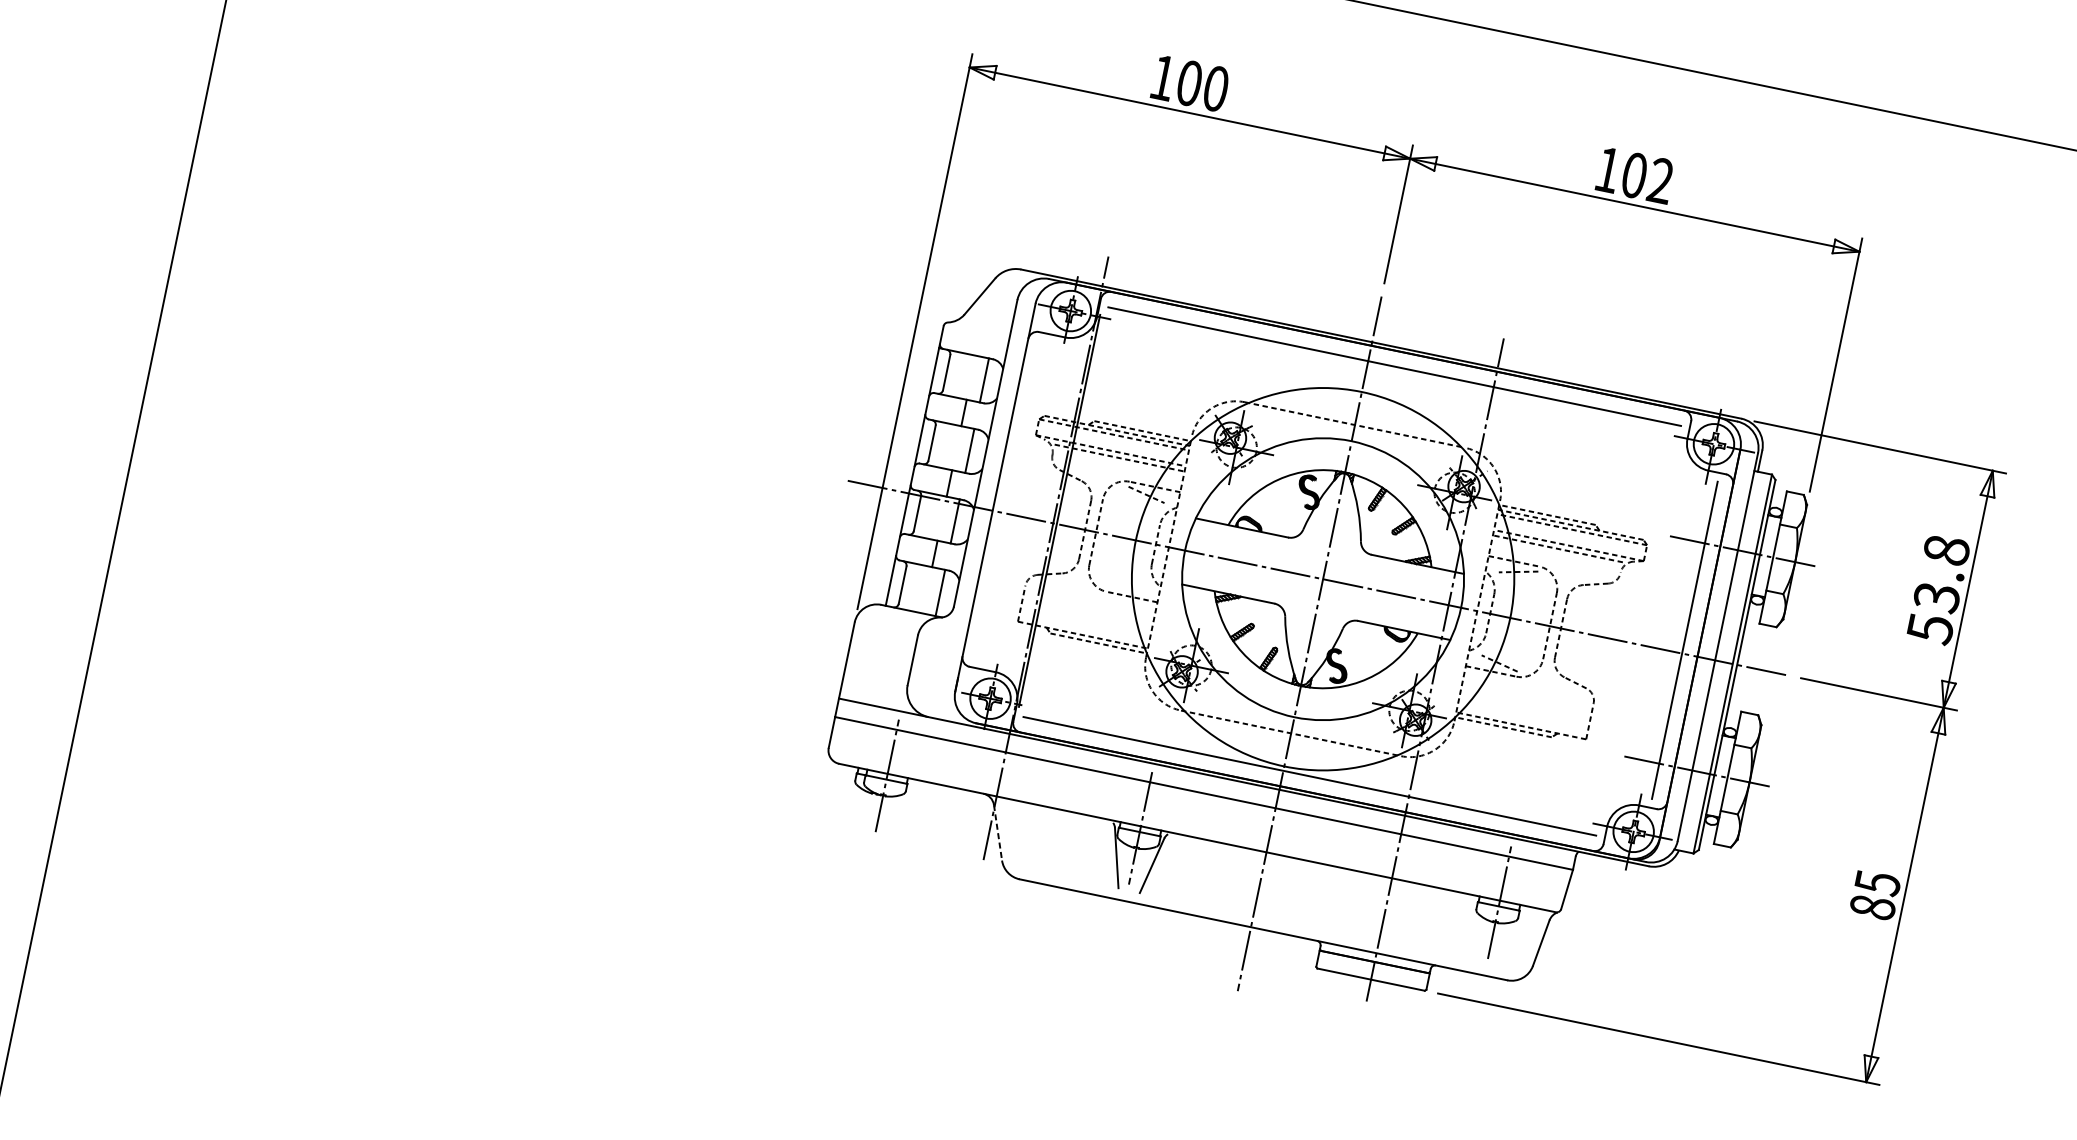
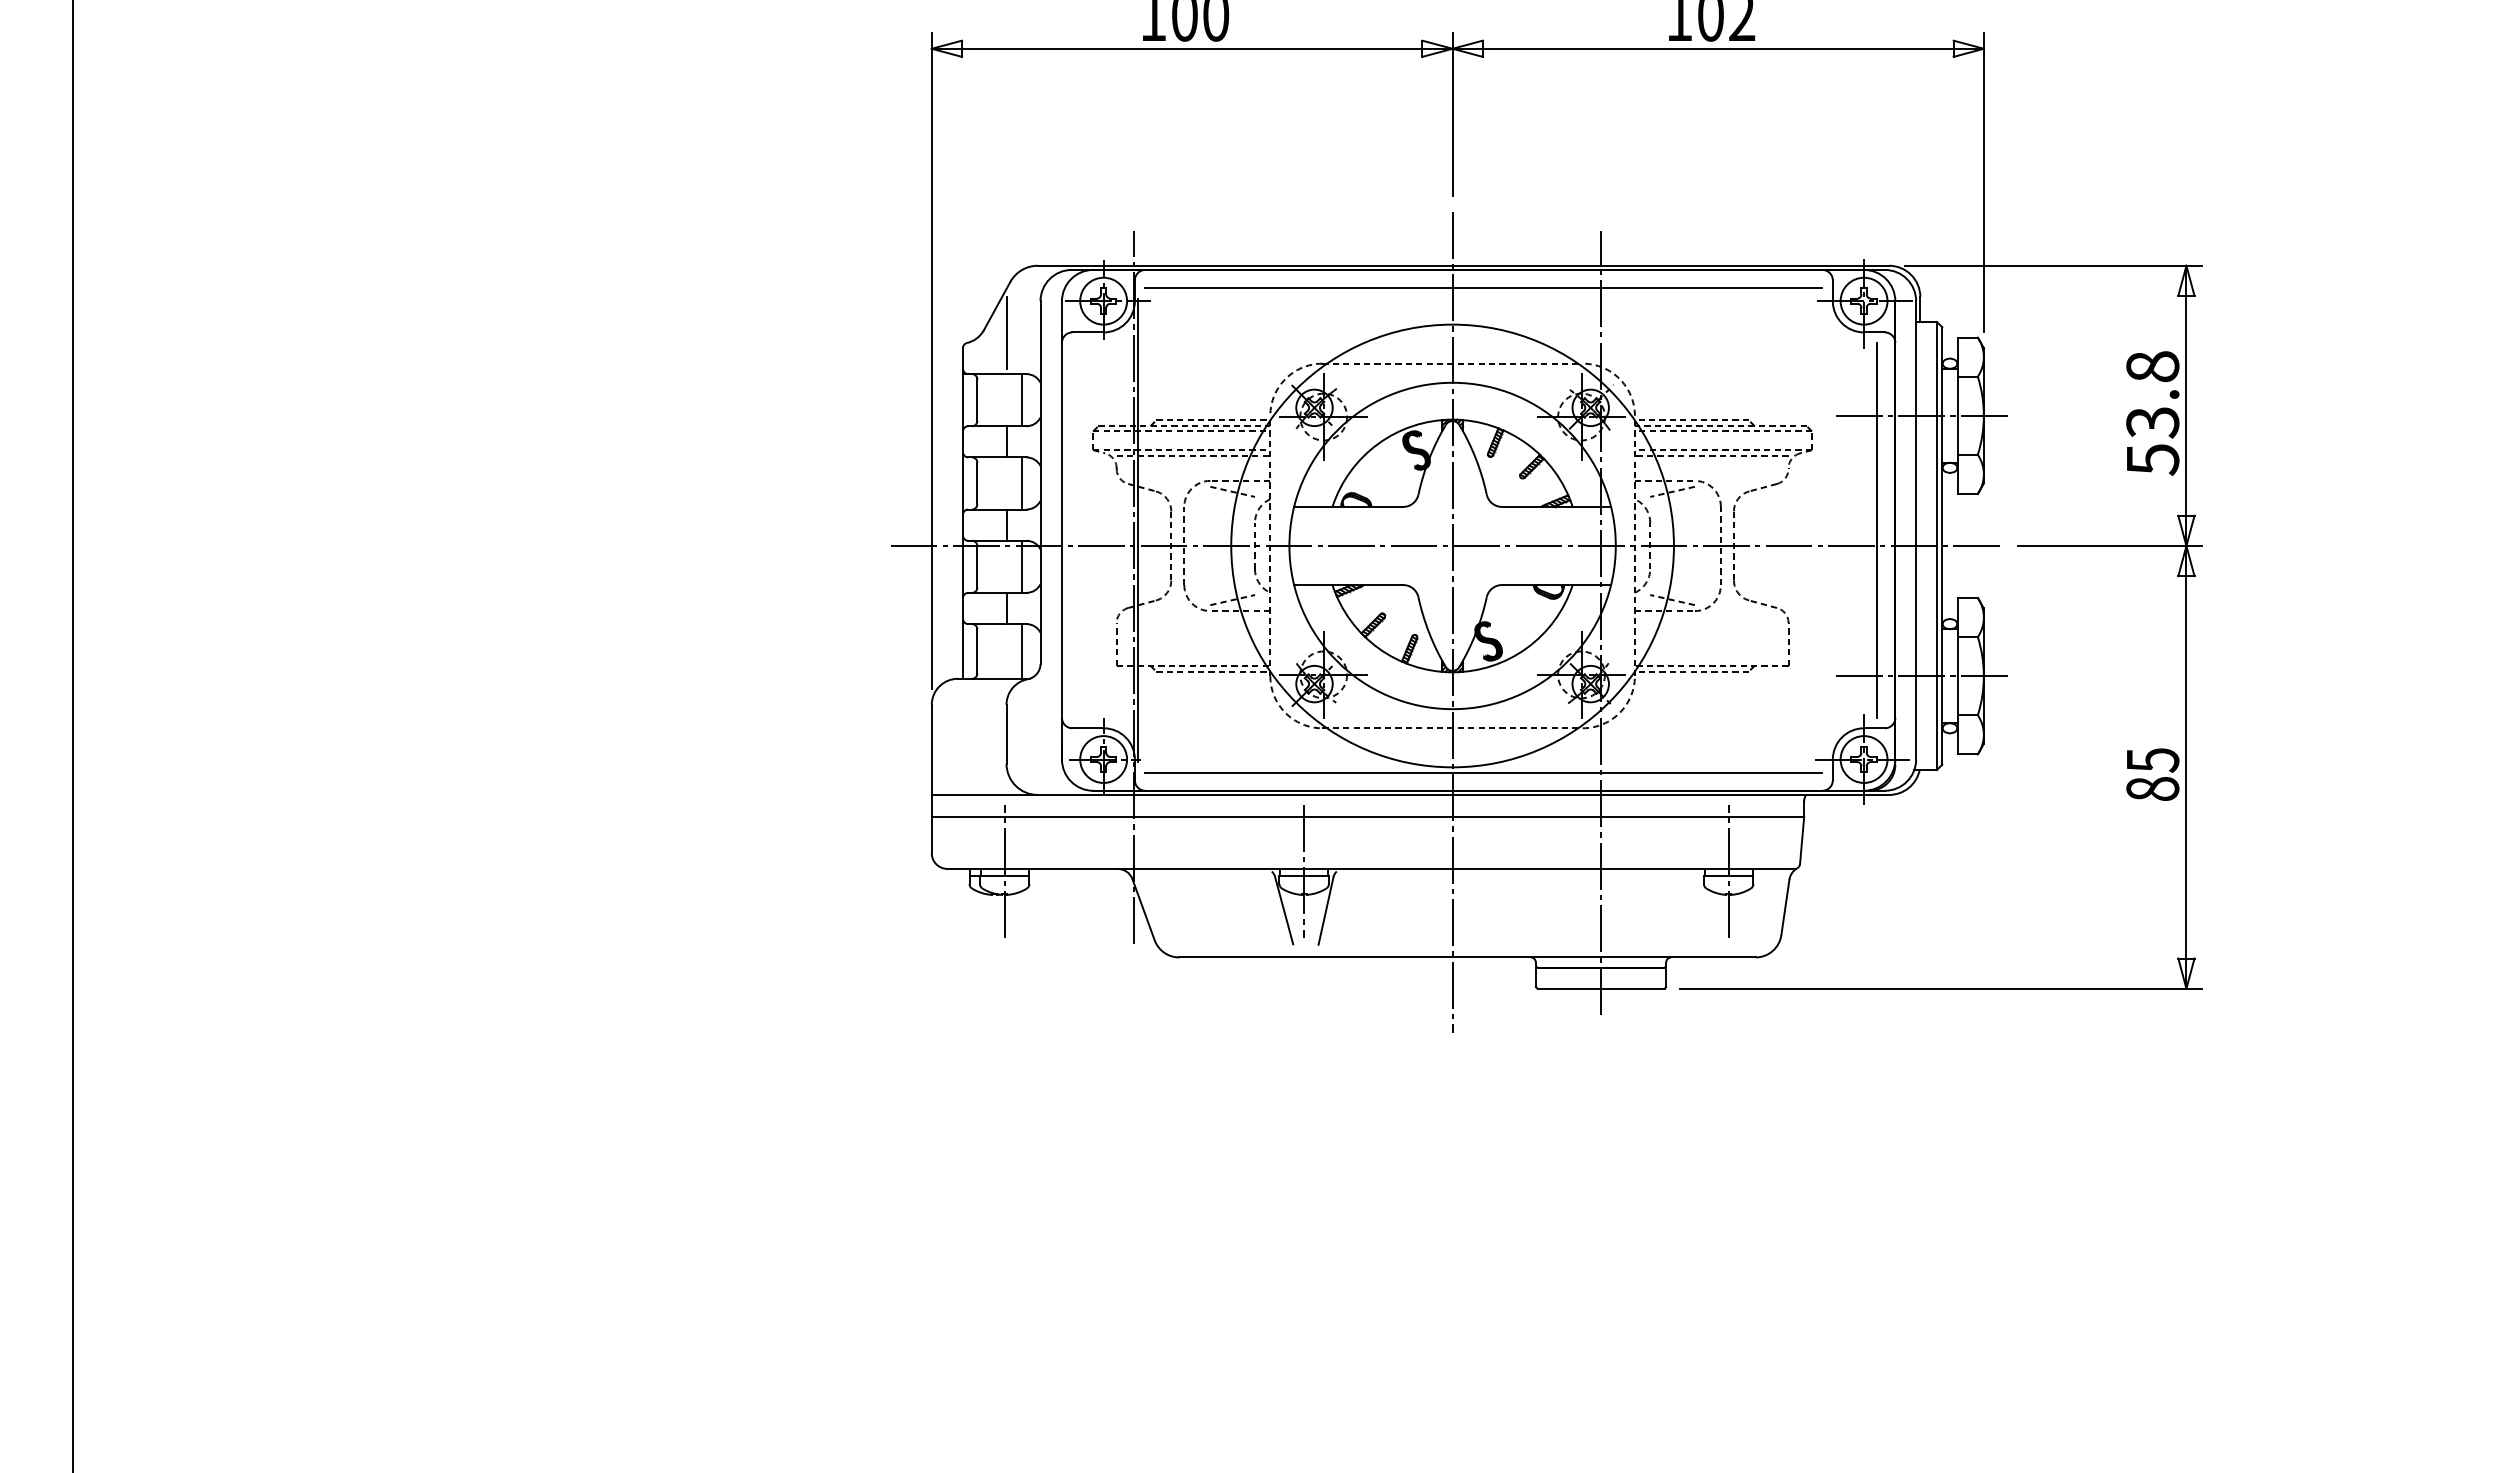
line: (983, 320) -> (1006, 332), added
line: (1127, 586) -> (1232, 600), added
line: (997, 832) -> (1143, 909), dashed -> solid

